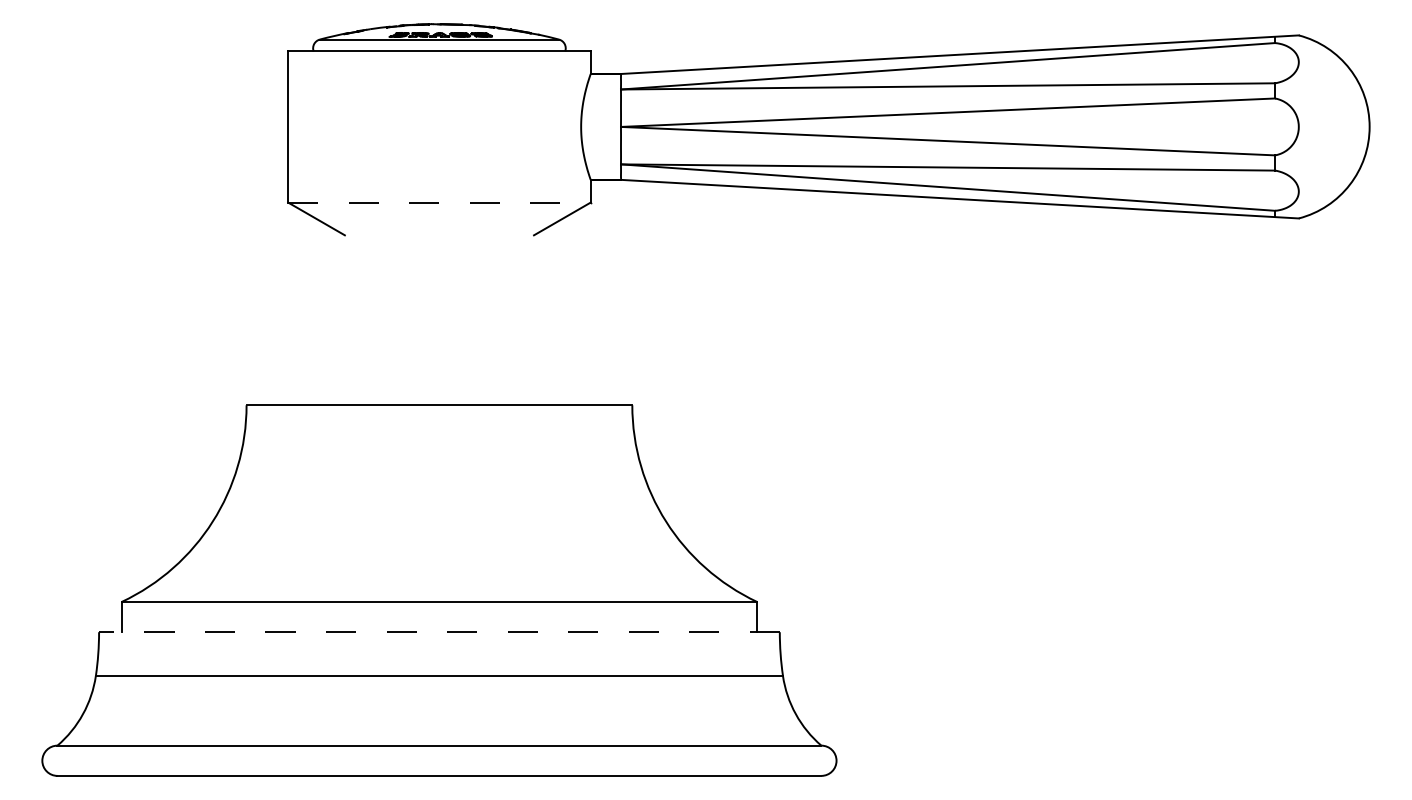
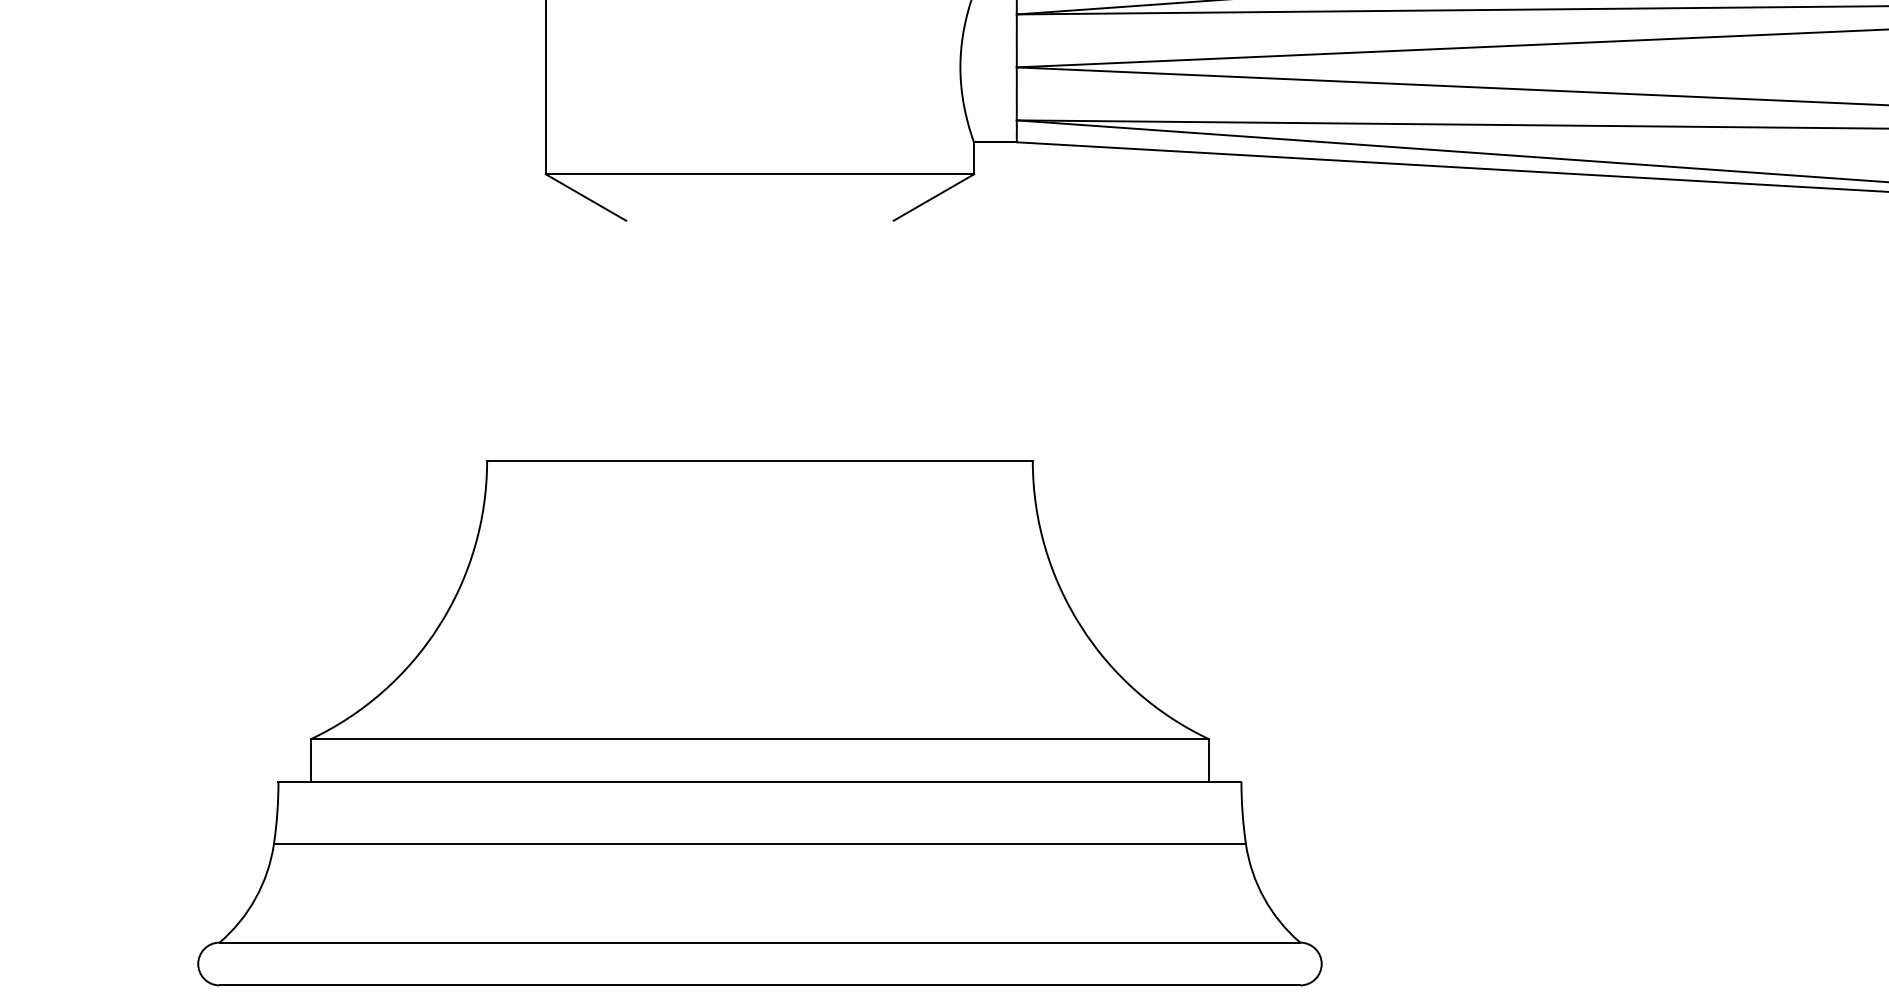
line: (439, 202) -> (760, 174), dashed -> solid
line: (438, 632) -> (758, 782), dashed -> solid

